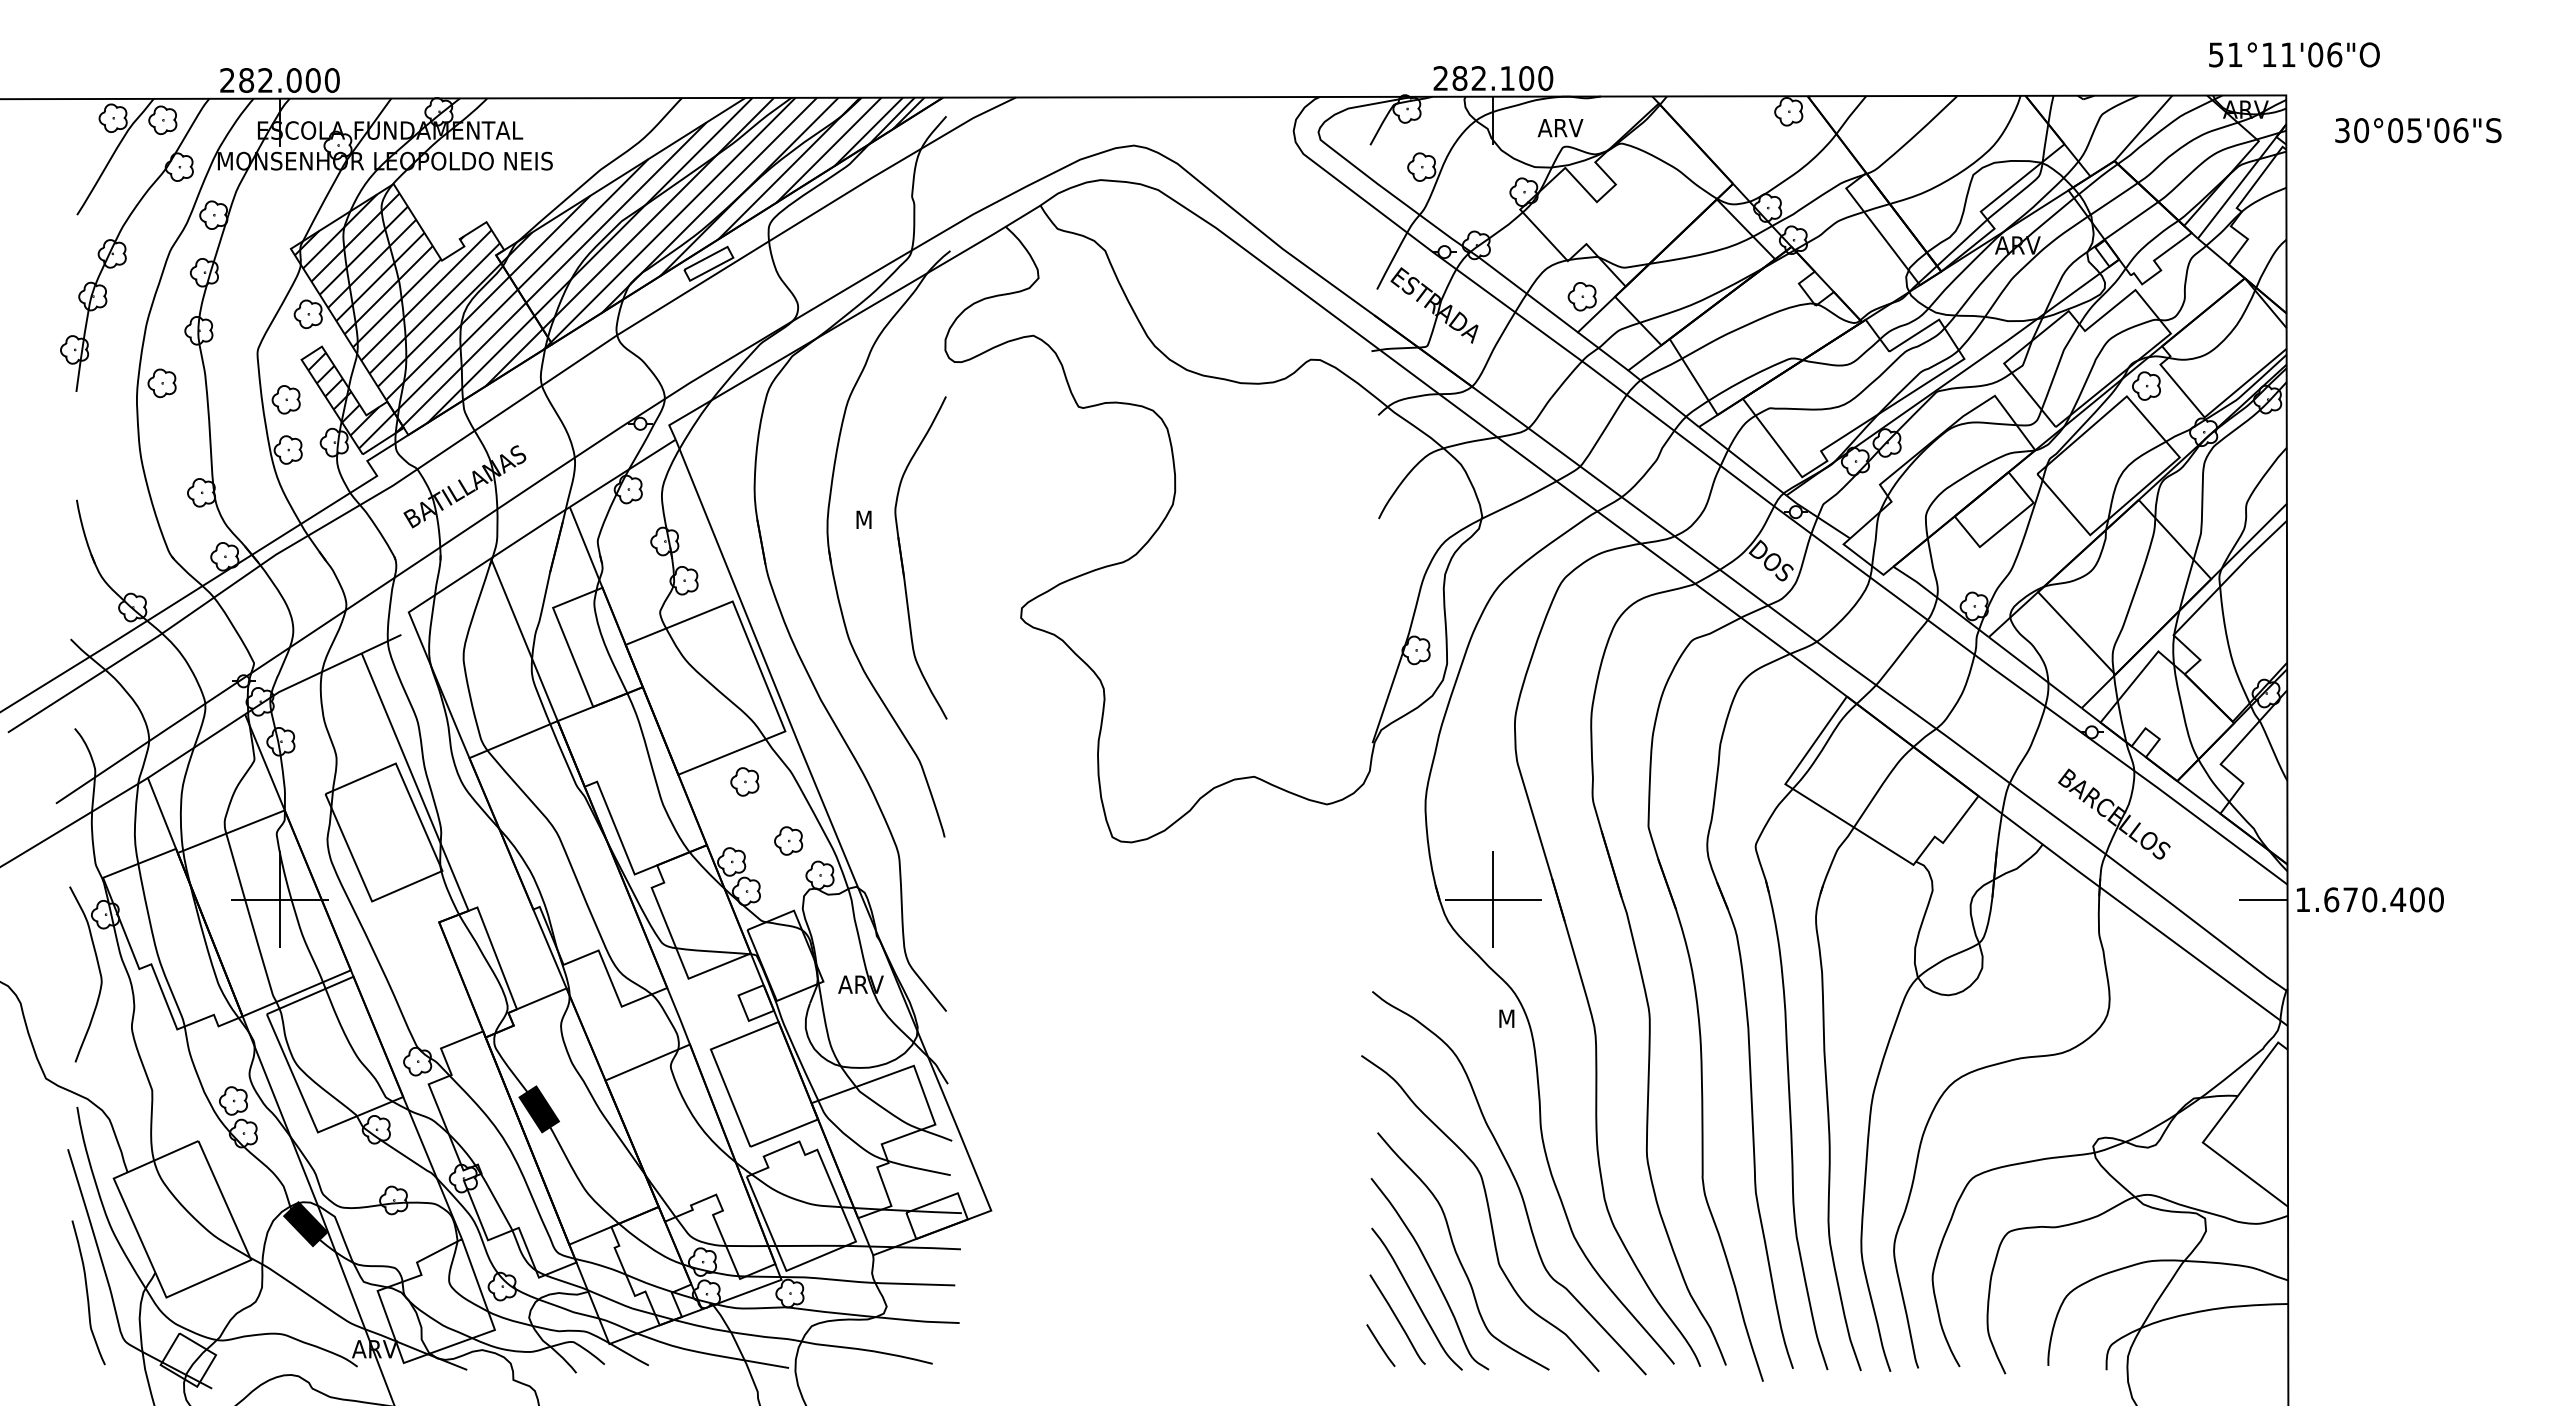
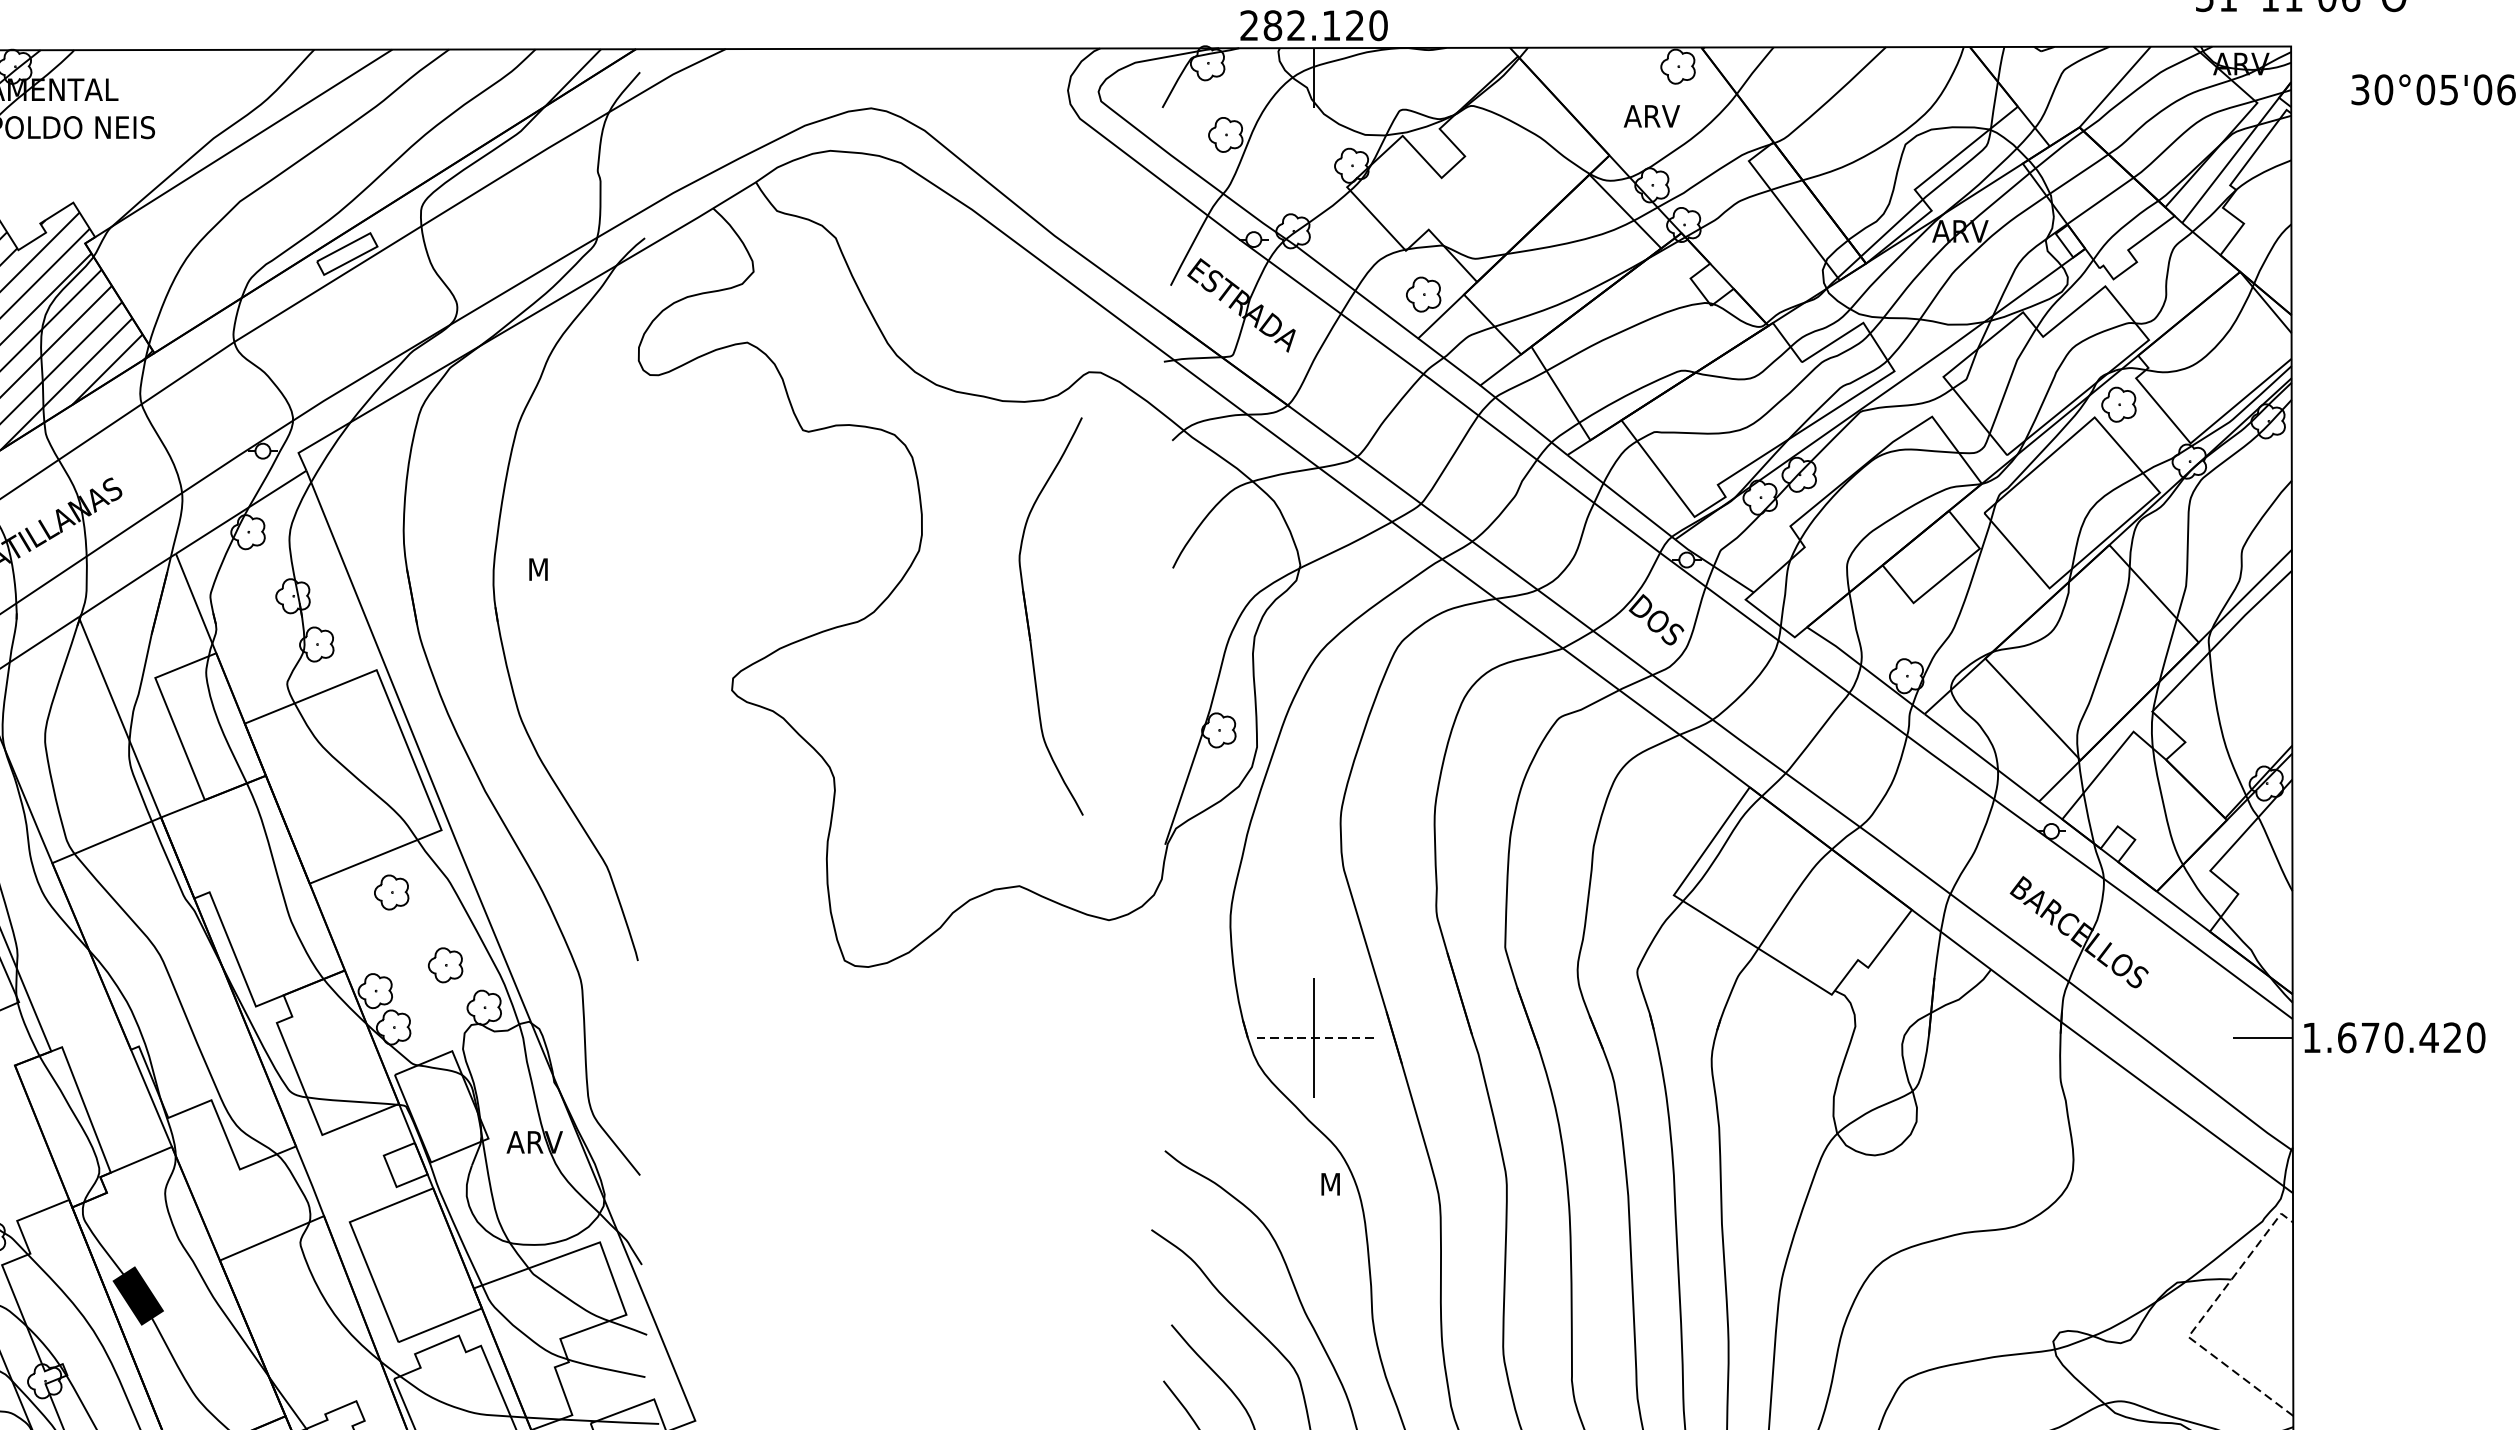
text: (1526, 78) -> (1354, 25), 282.100 -> 282.120
text: (1560, 128) -> (1651, 116), moved
hatch: (712, 219) -> (351, 199), removed
part: (902, 557) -> (1028, 615), moved
line: (1493, 899) -> (1314, 1037), solid -> dashed
text: (2416, 899) -> (2451, 1037), 1.670.400 -> 1.670.420
line: (2212, 1129) -> (2200, 1320), solid -> dashed

